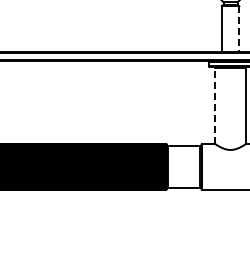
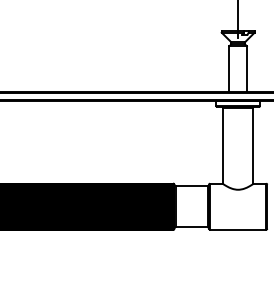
line: (238, 29) -> (246, 69), dashed -> solid
line: (215, 105) -> (223, 145), dashed -> solid

